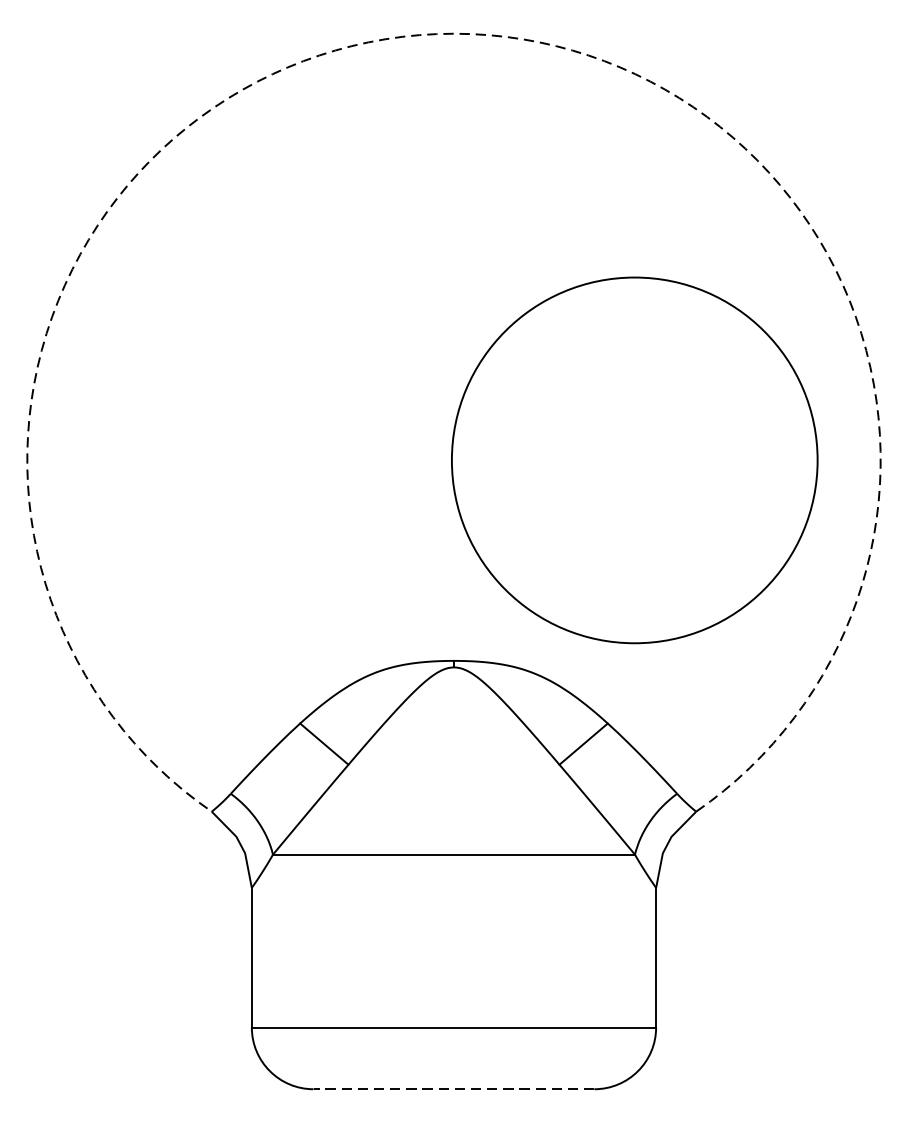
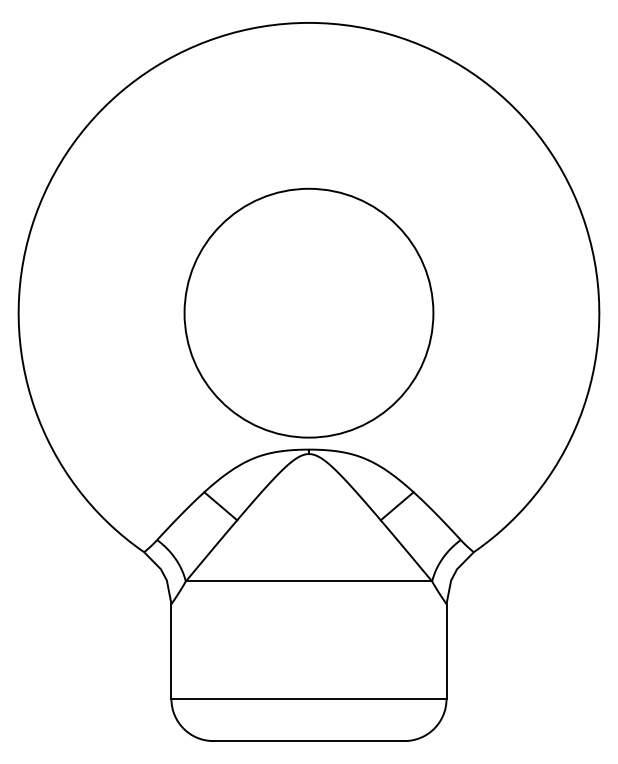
arc: (453, 33) -> (308, 22), dashed -> solid
circle: (634, 459) -> (308, 312), moved
line: (453, 1089) -> (308, 741), dashed -> solid

